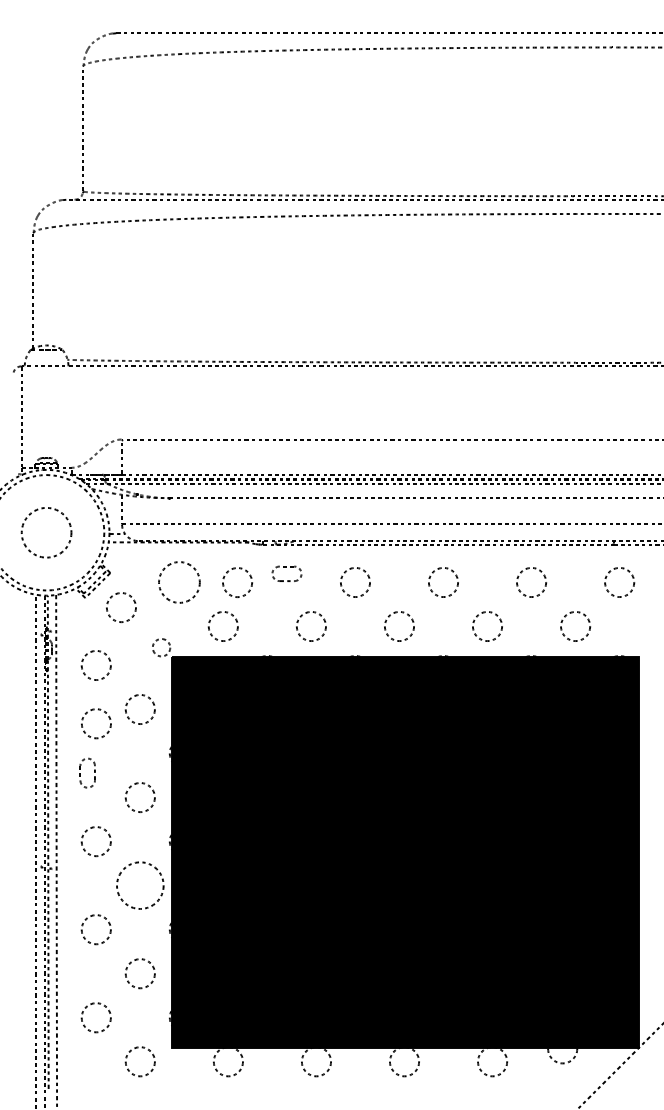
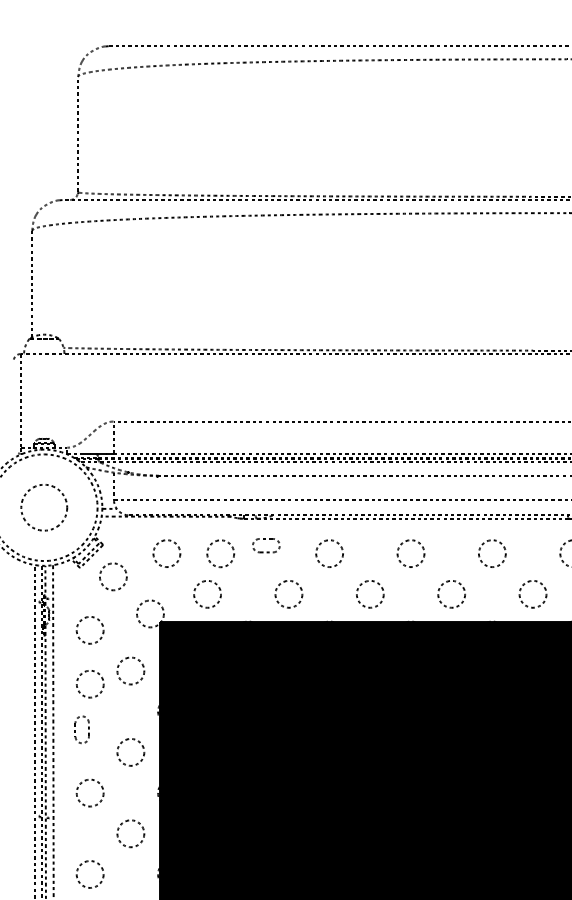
circle: (178, 582) -> (166, 553), size x0.71
circle: (161, 647) -> (150, 613), size x1.67
circle: (139, 885) -> (130, 833), size x0.62

